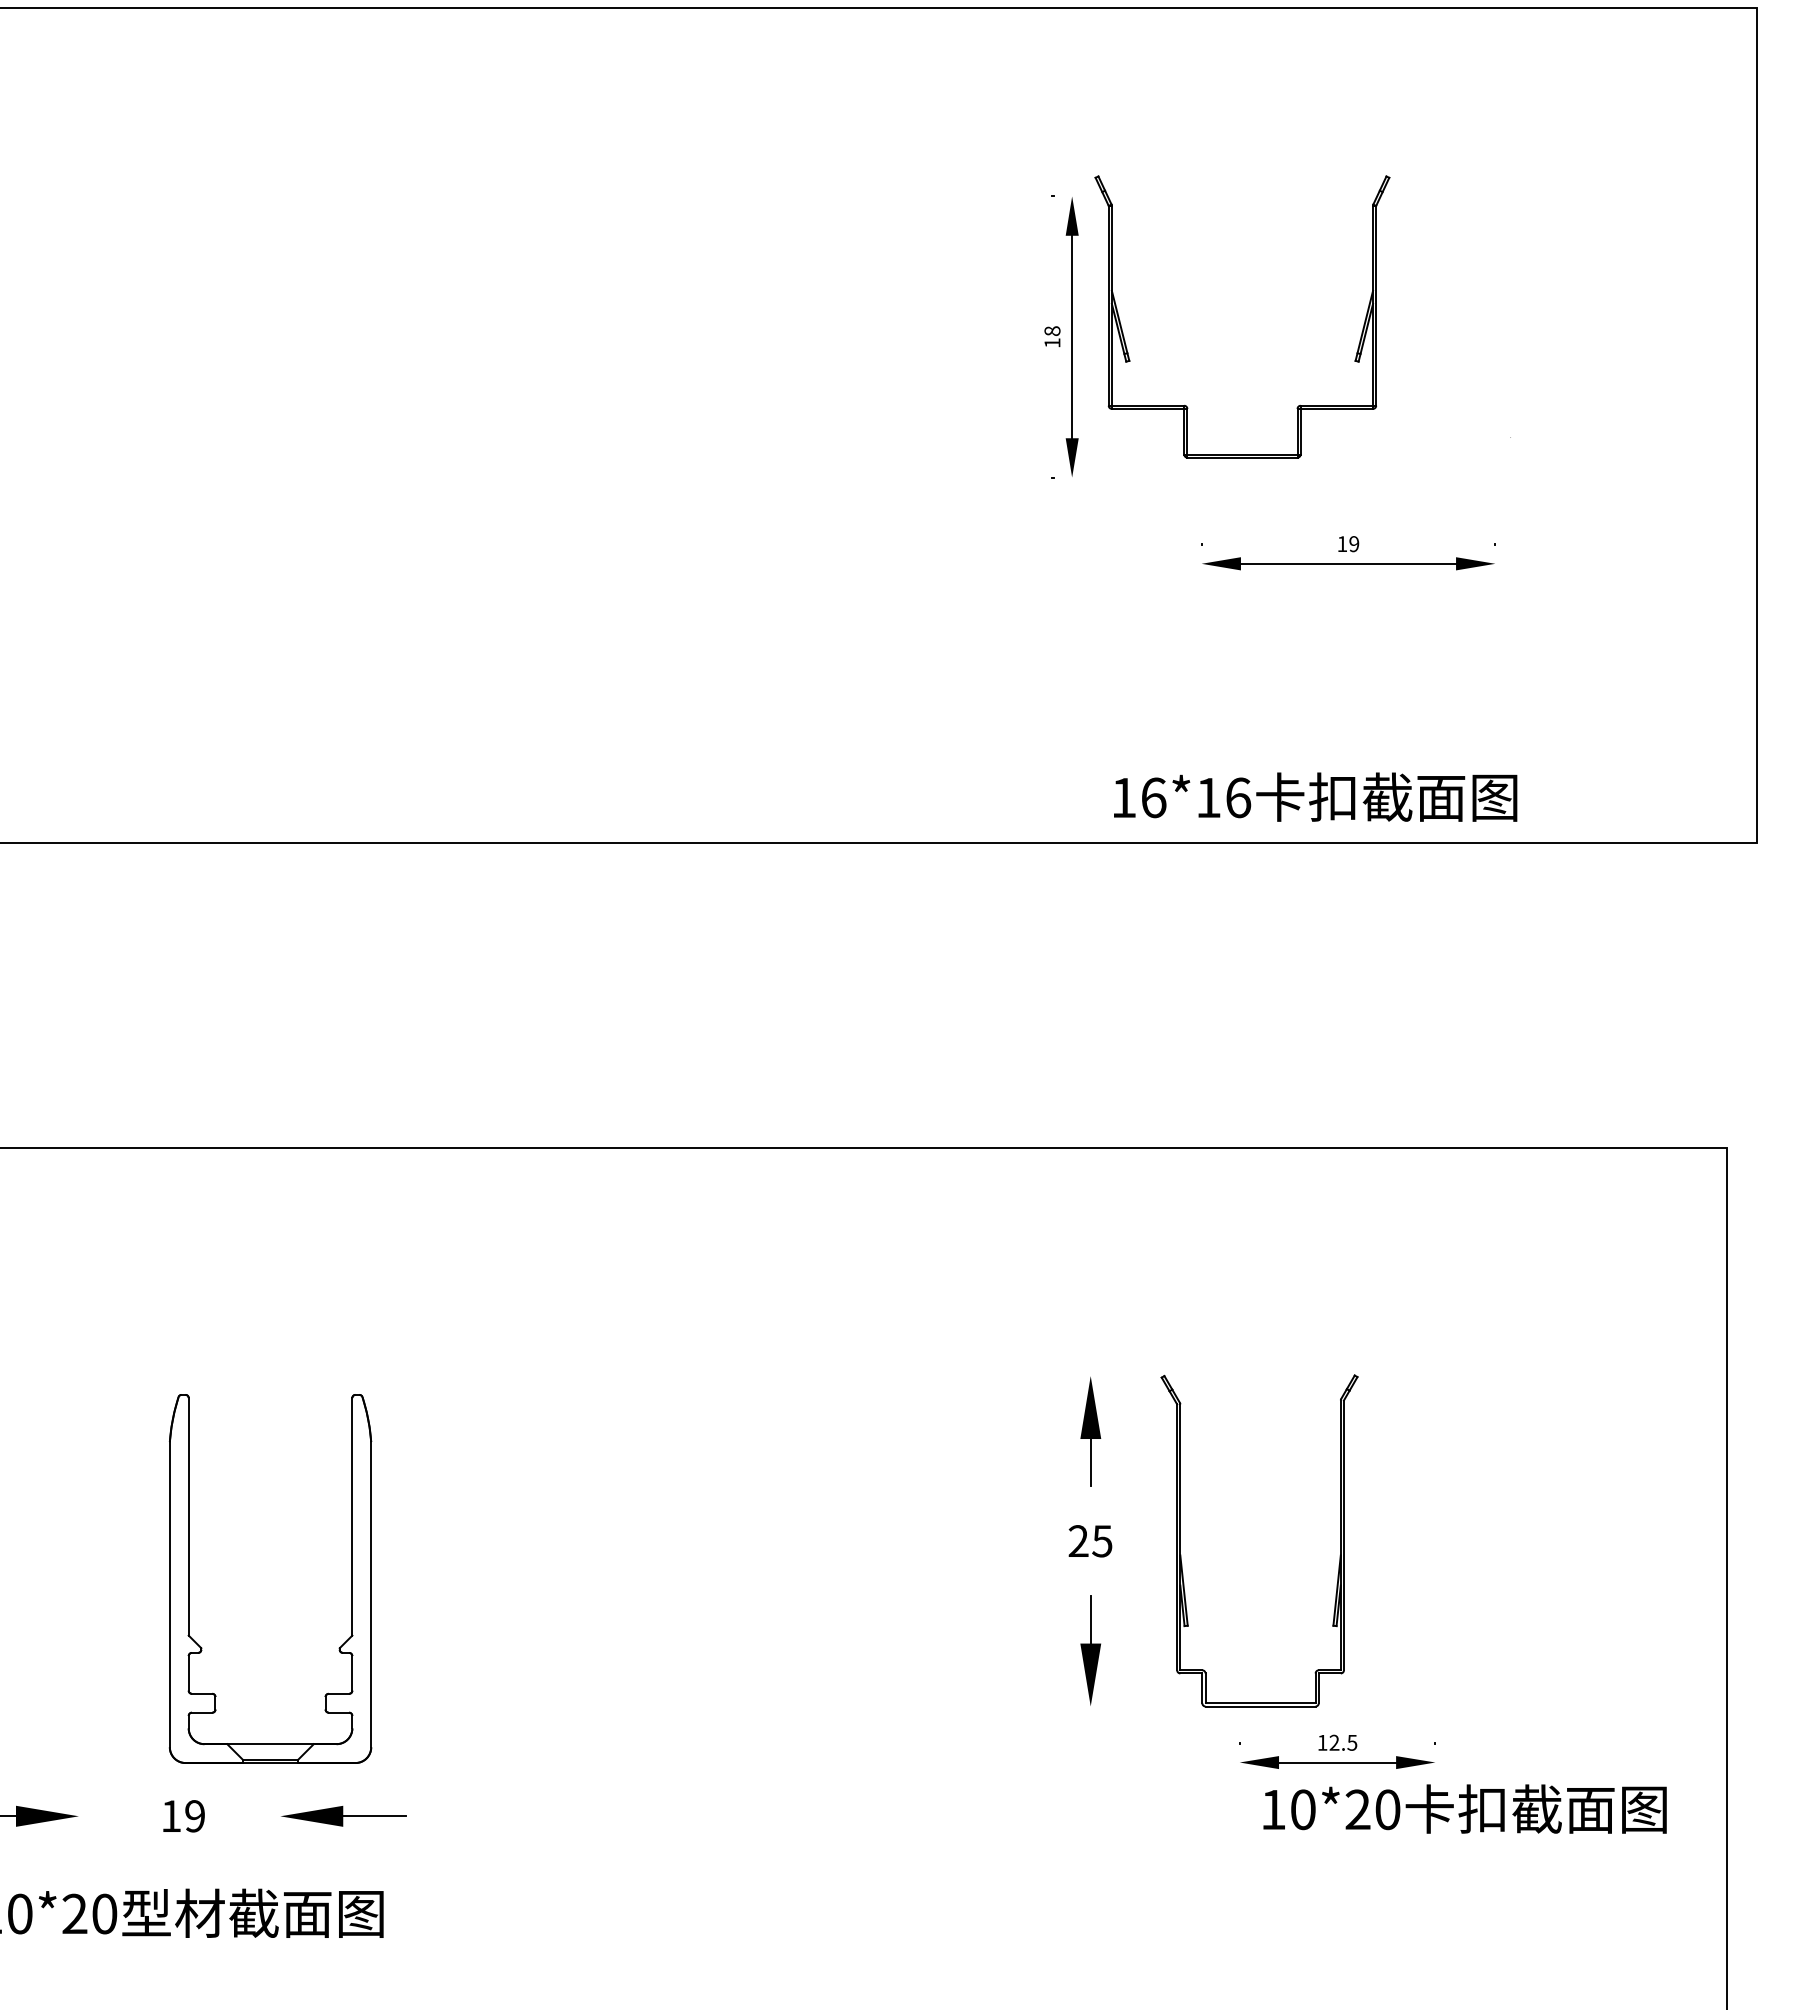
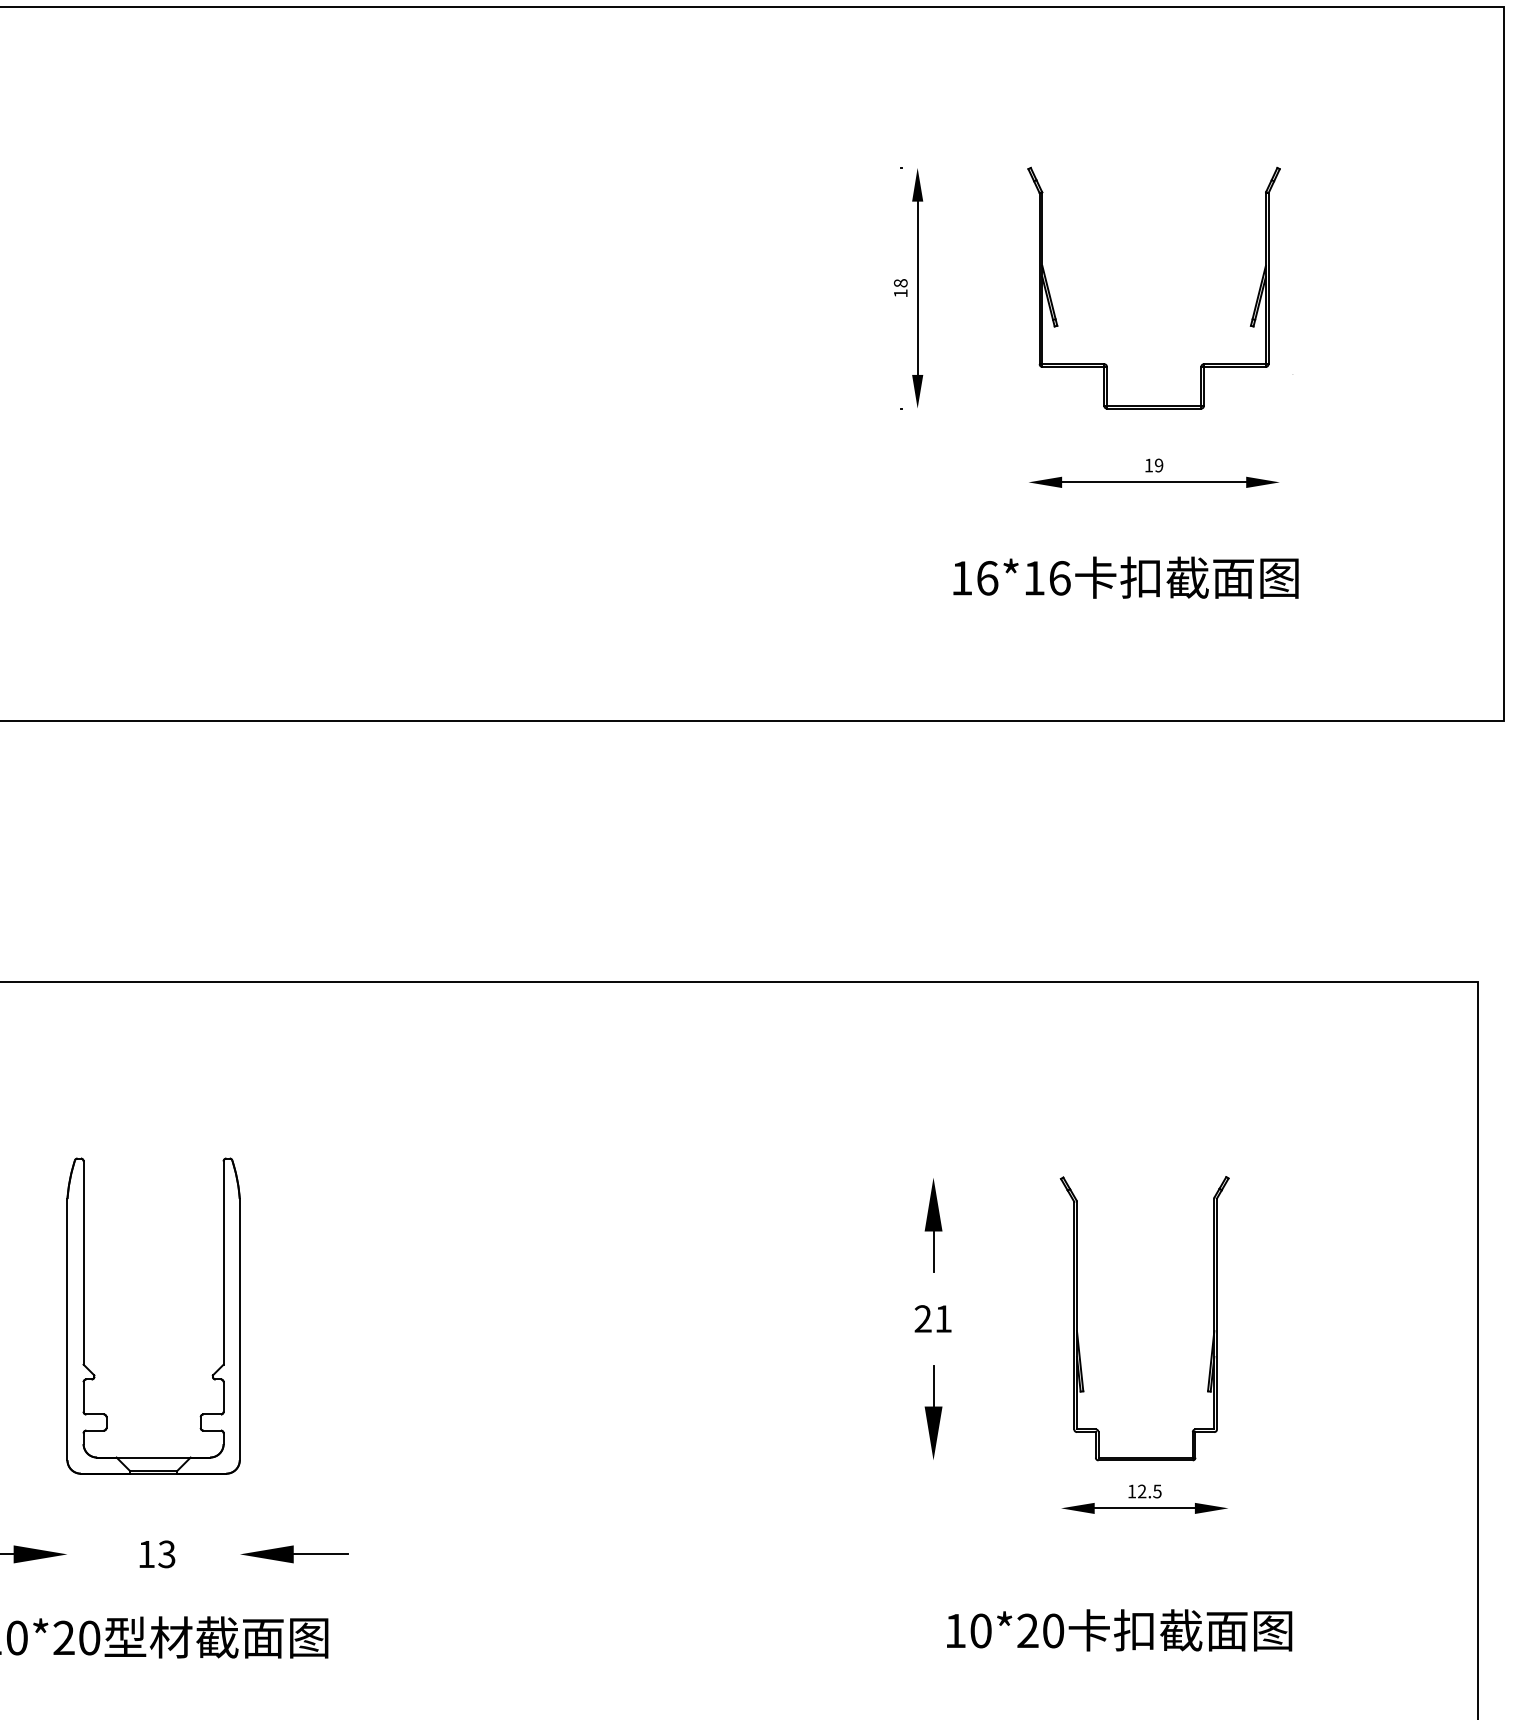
part: (1186, 405) -> (1106, 364), moved
text: (1315, 796) -> (1125, 577), moved
part: (1180, 1540) -> (1077, 1318), moved
text: (1102, 1541) -> (943, 1319), 25 -> 21
part: (189, 1578) -> (84, 1315), moved
text: (1464, 1808) -> (1119, 1629), moved
text: (194, 1816) -> (166, 1554), 19 -> 13

